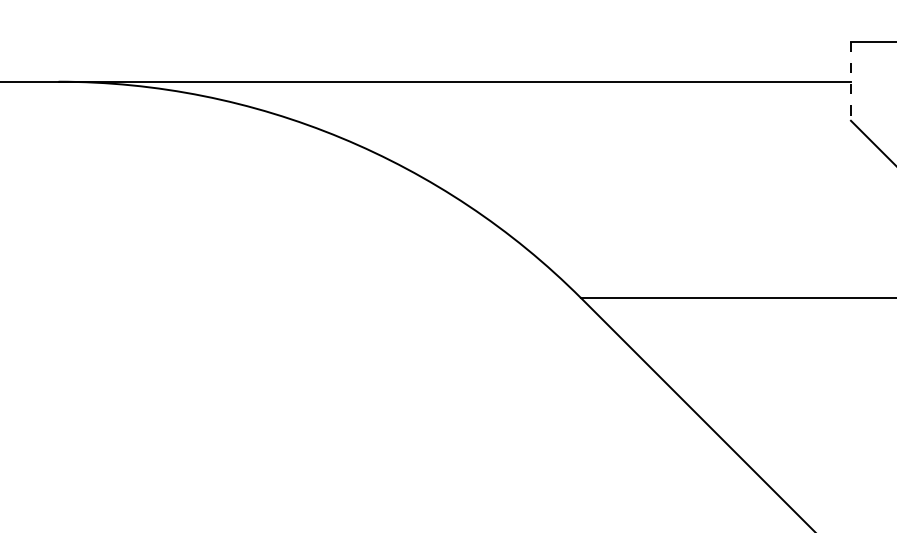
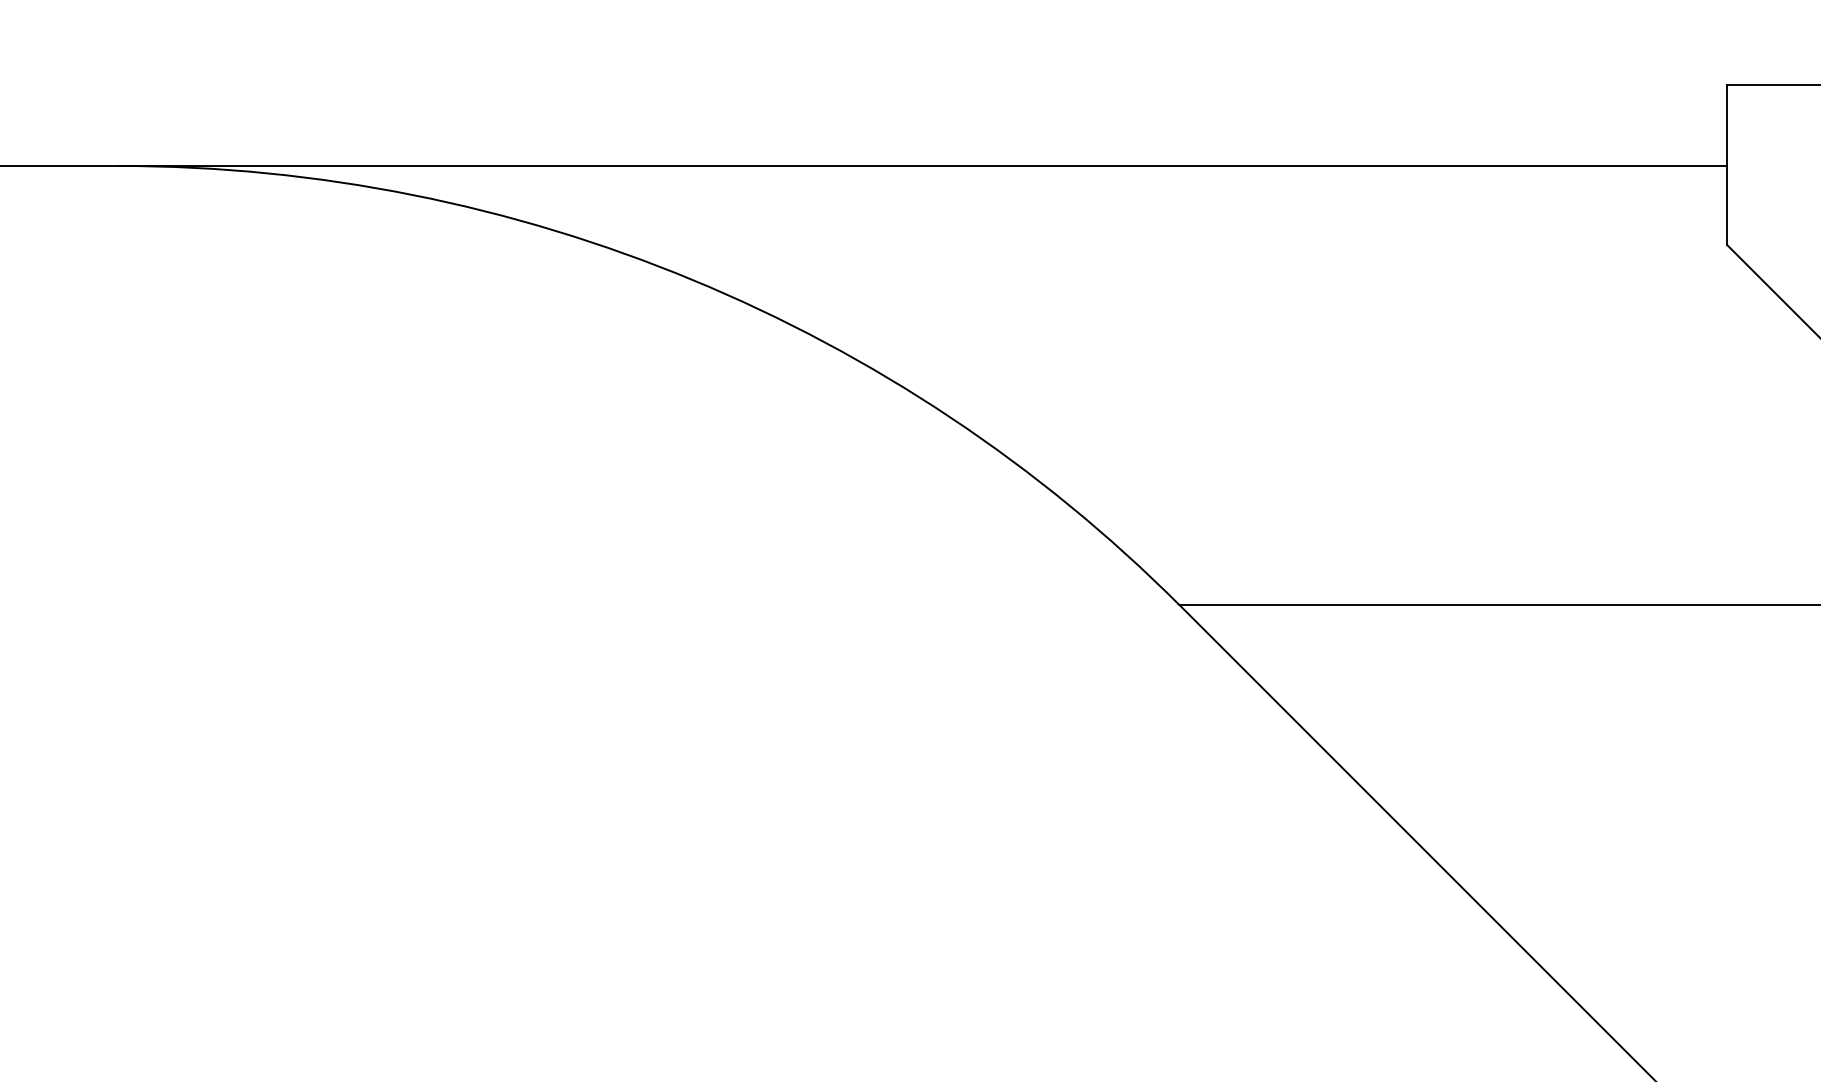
line: (850, 81) -> (1726, 165), dashed -> solid

